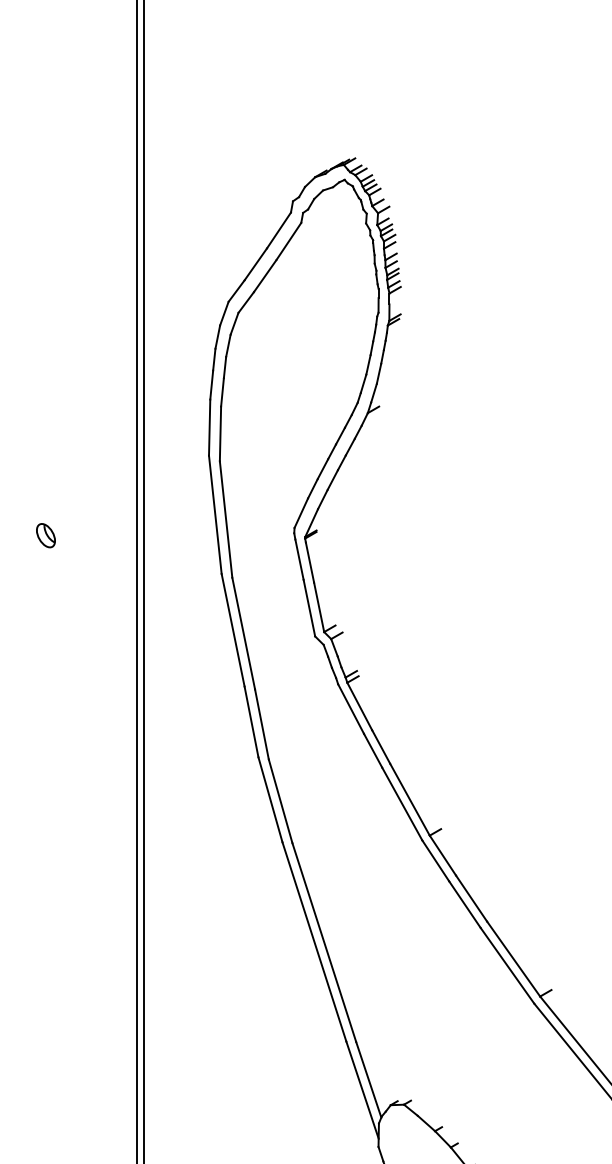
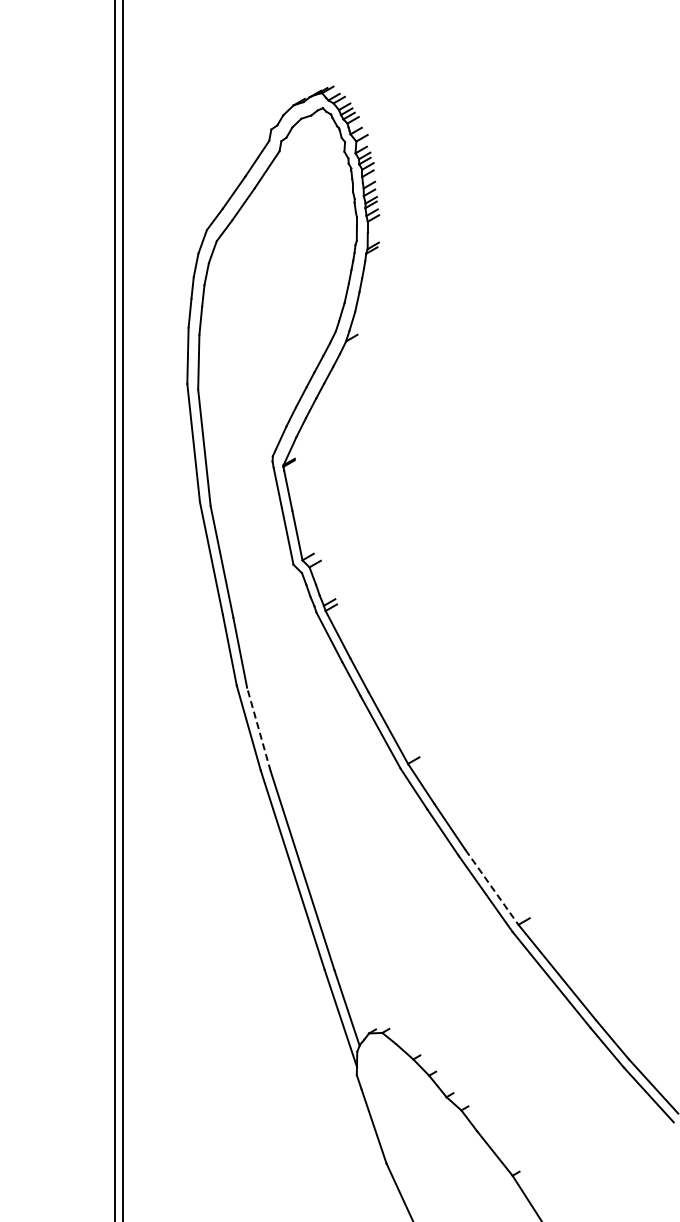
part: (46, 535) -> (24, 463), removed
line: (280, 801) -> (258, 729), solid -> dashed
line: (513, 959) -> (491, 887), solid -> dashed

